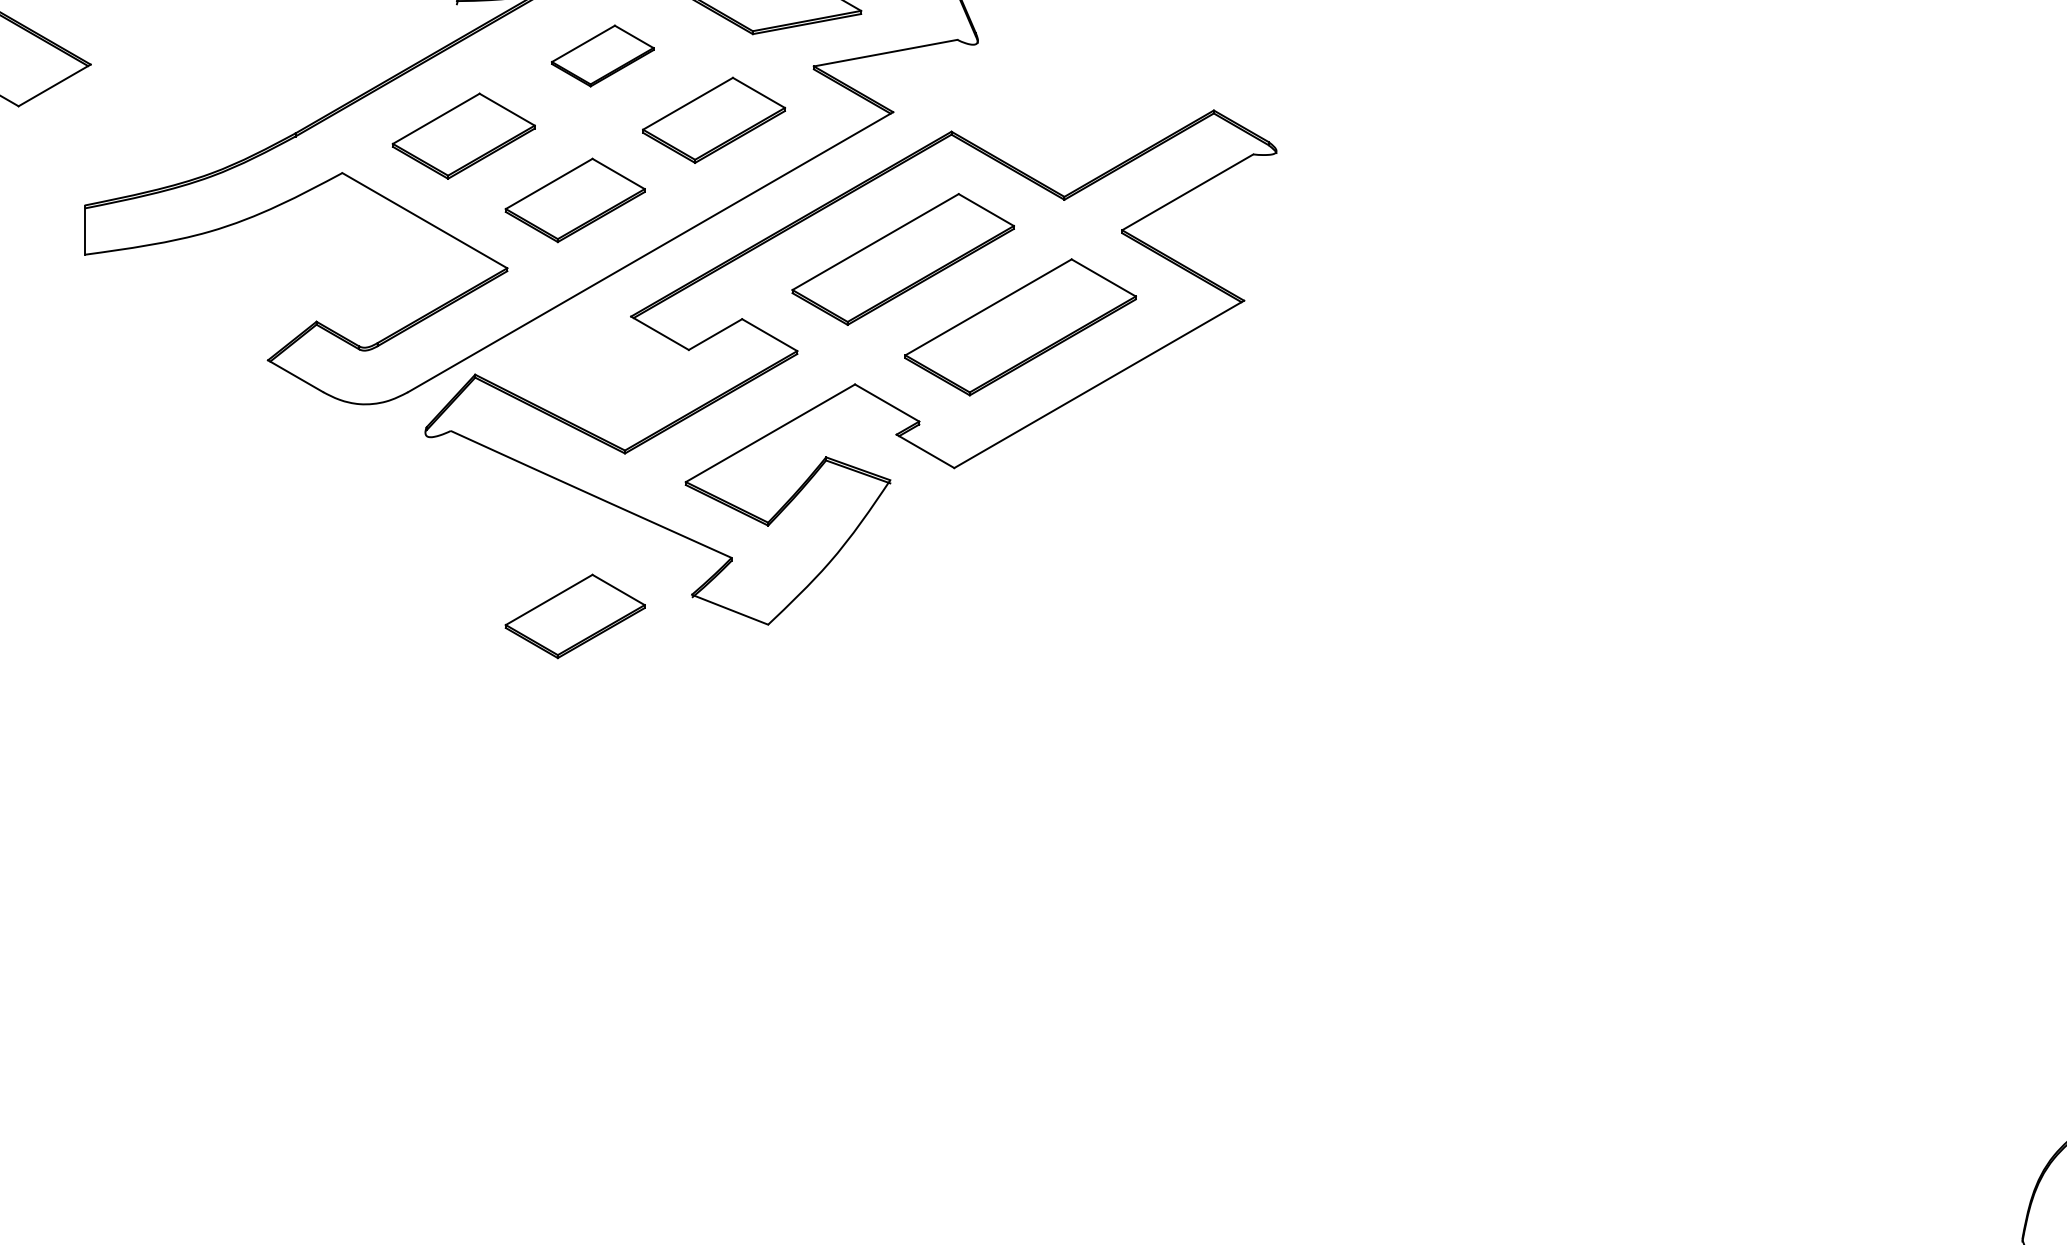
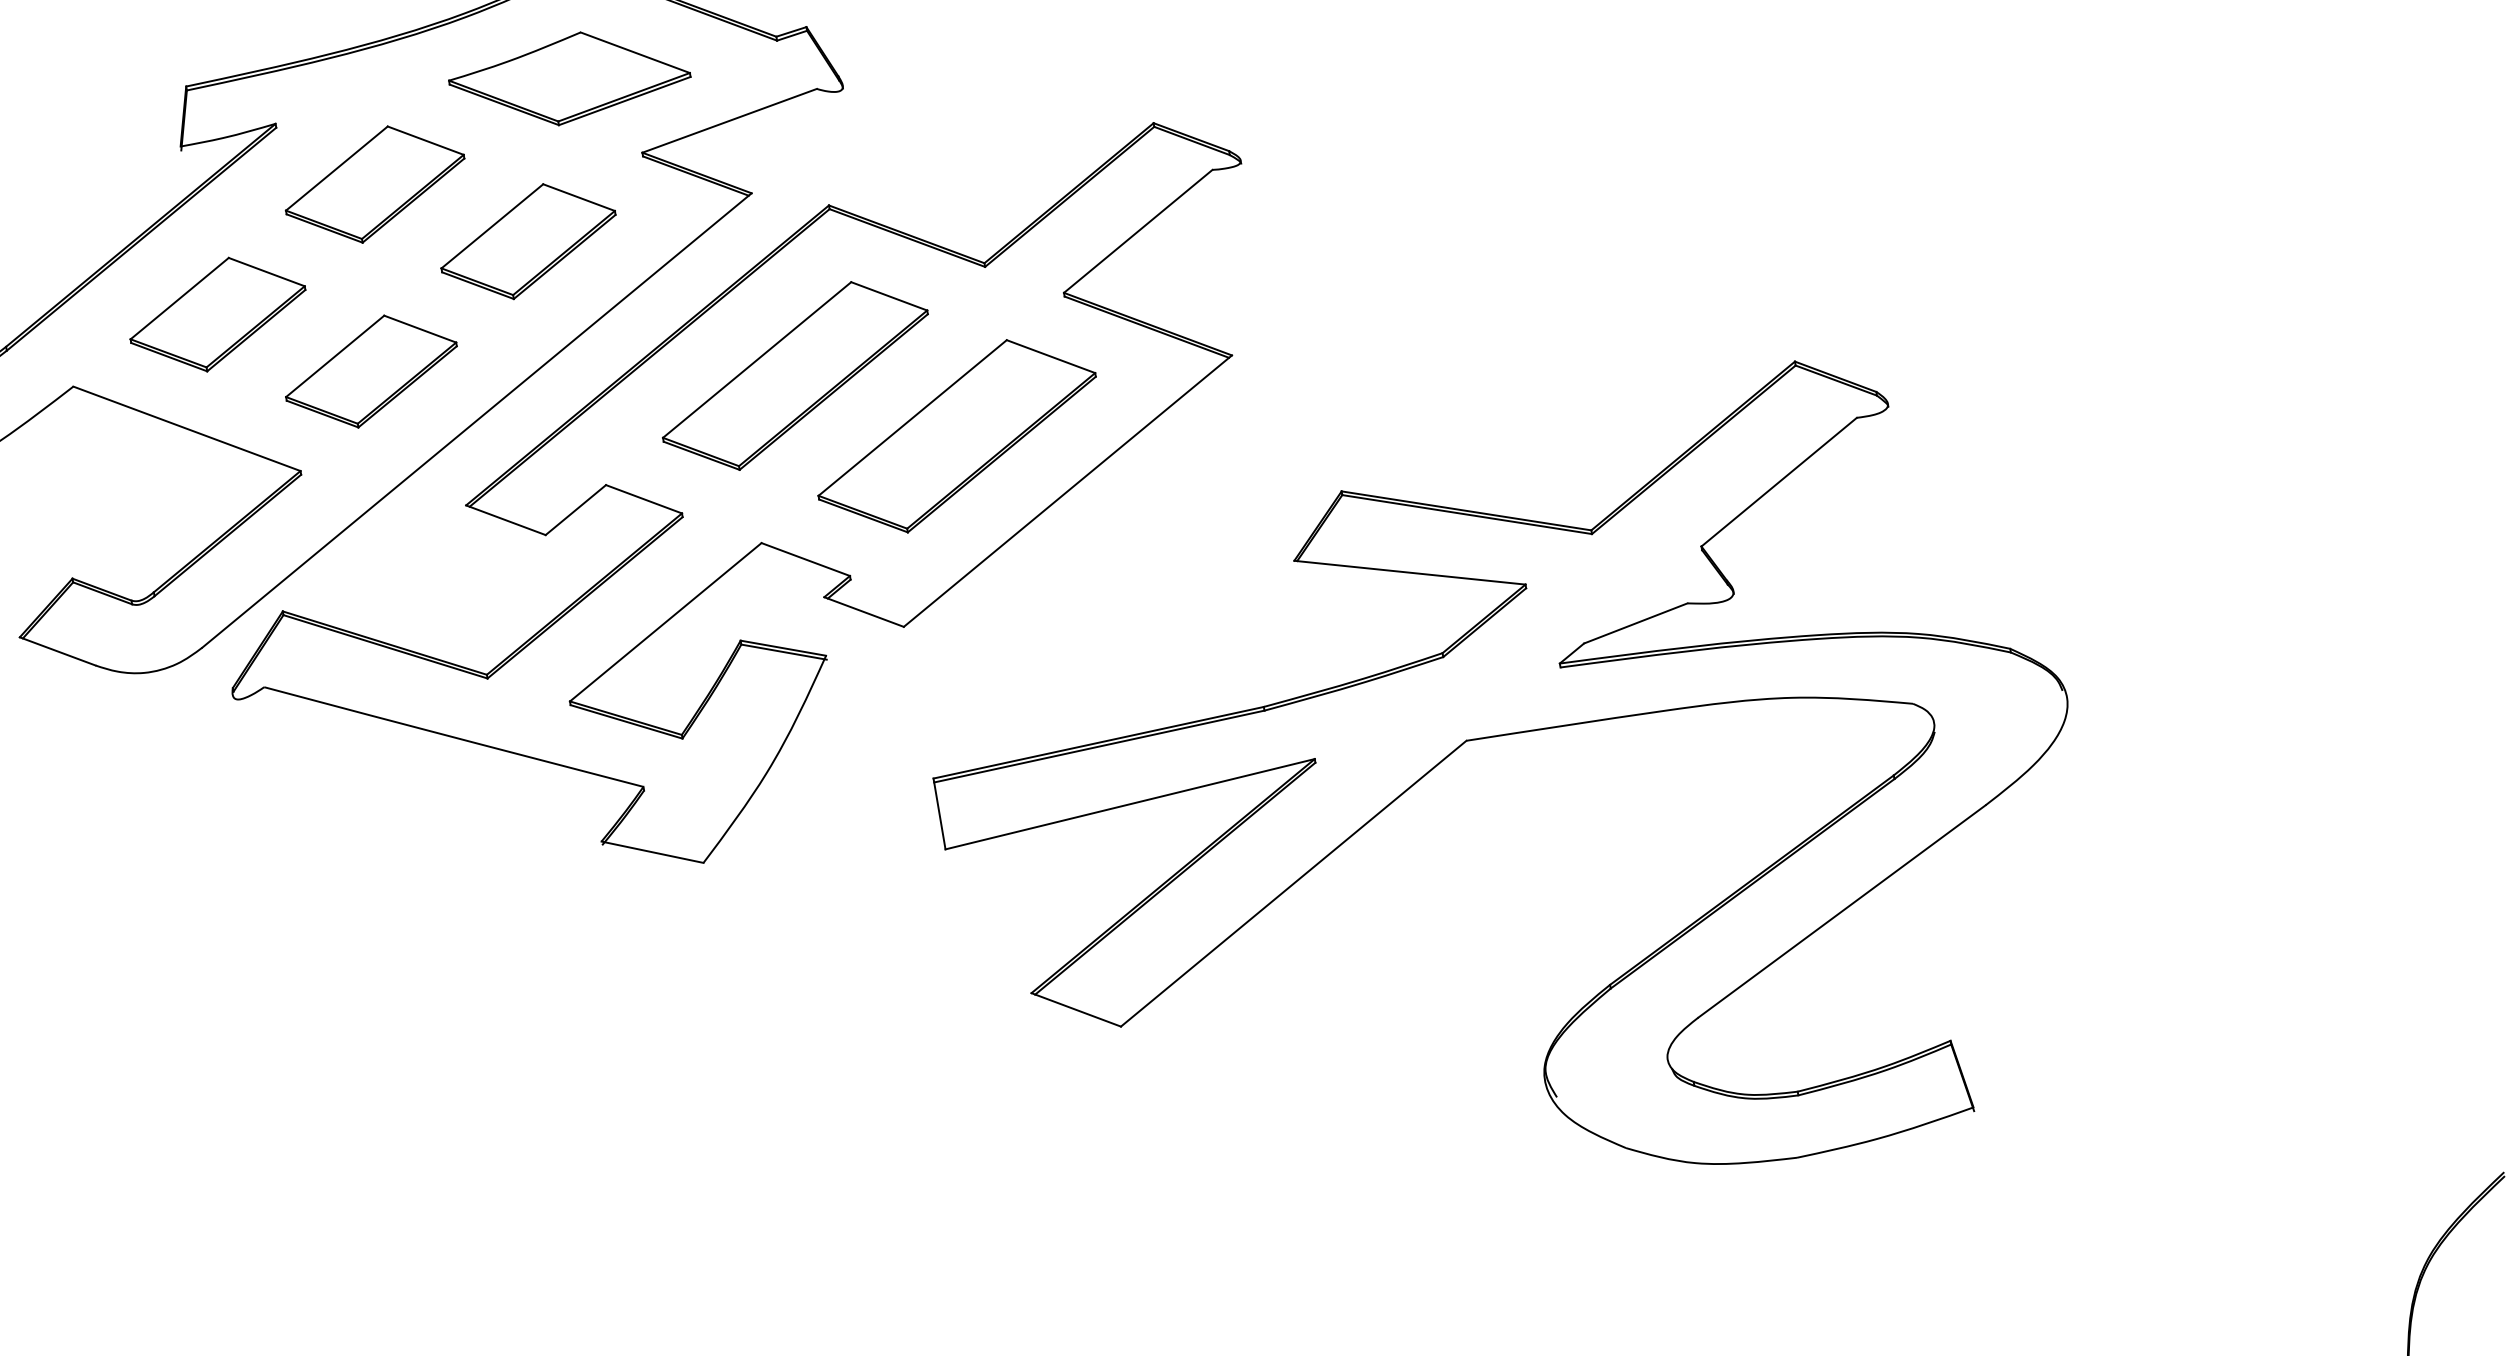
part: (602, 55) -> (374, 183), size x1.43
part: (574, 616) -> (458, 893), removed
part: (1401, 631) -> (1499, 737), added

